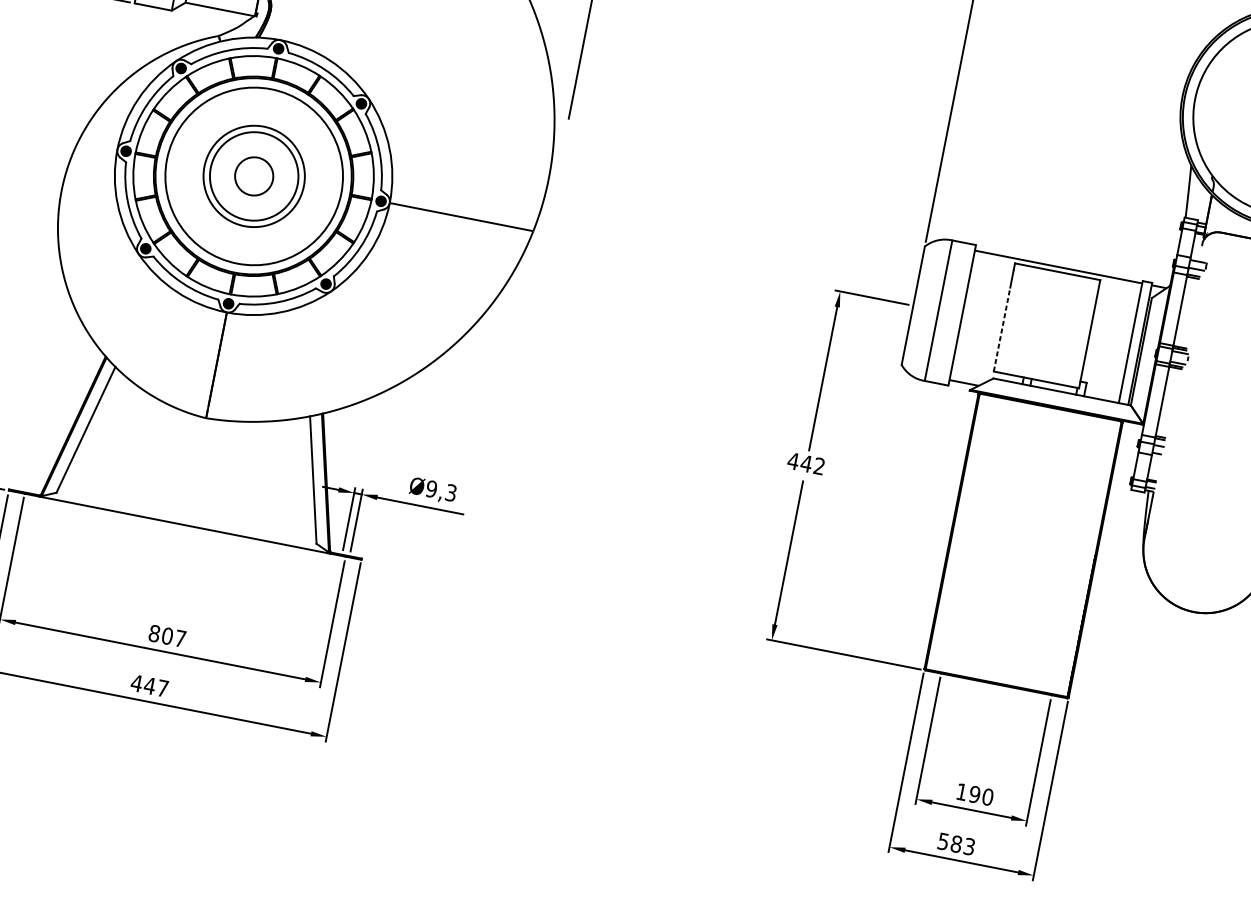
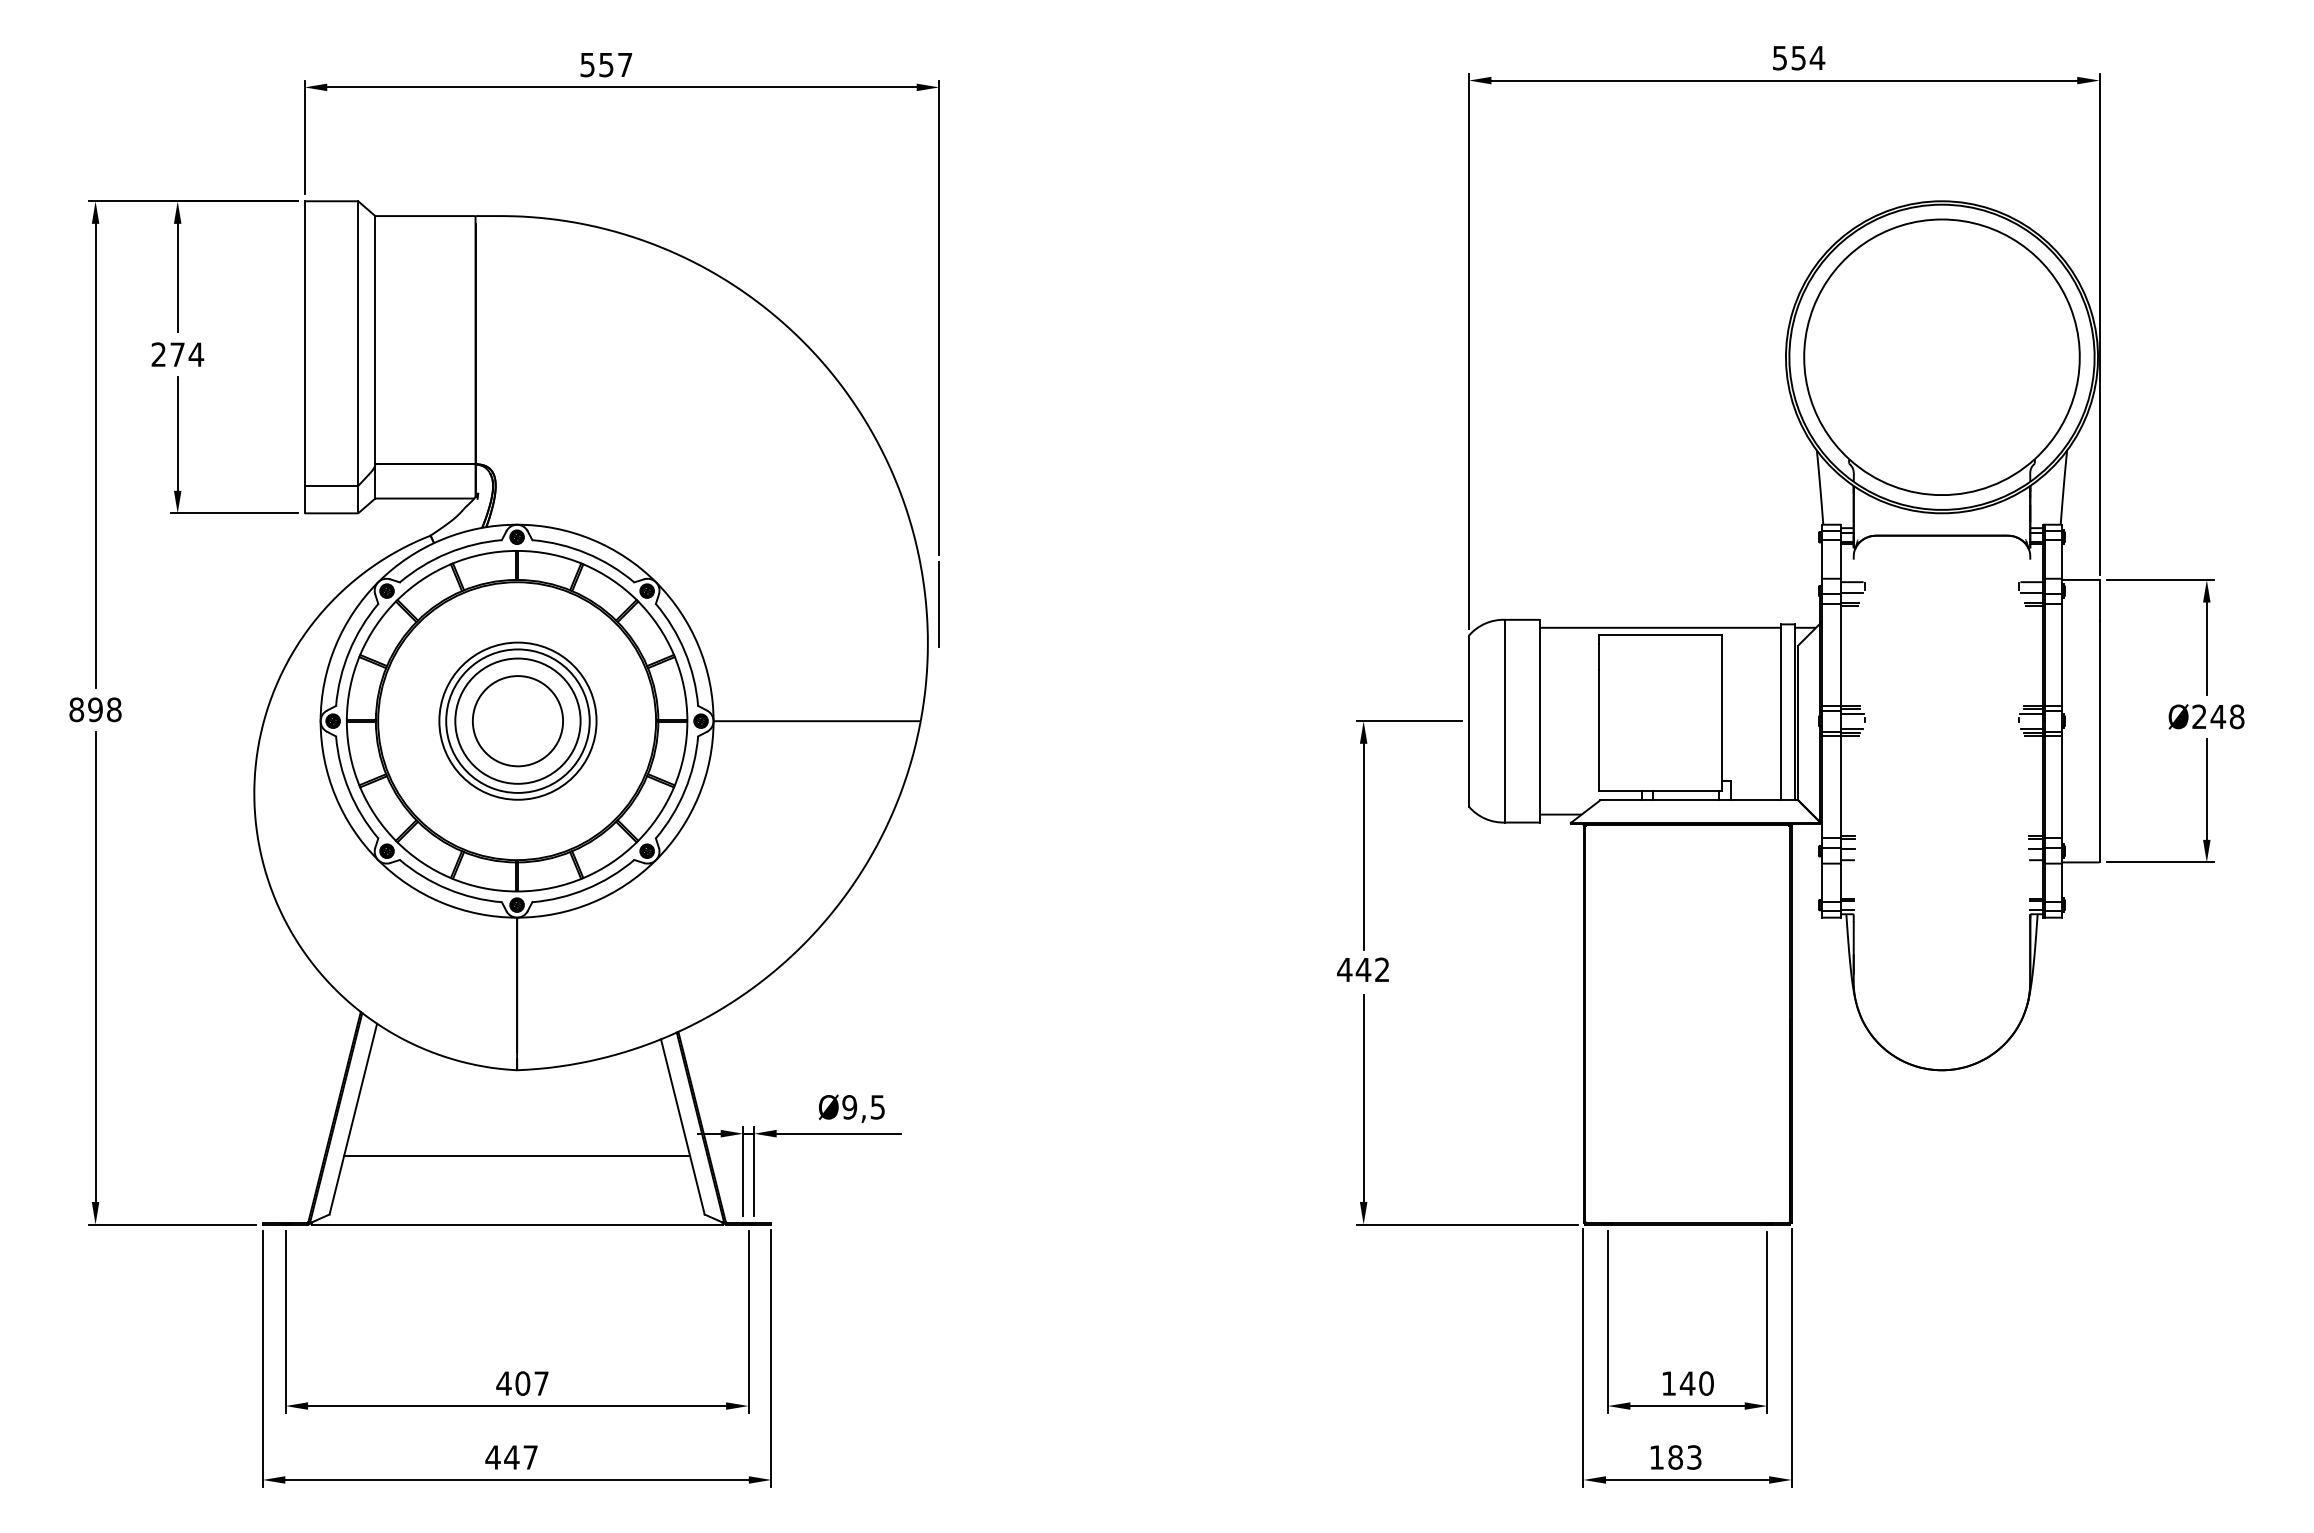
line: (562, 152) -> (939, 604), added
circle: (253, 175) -> (517, 720), size x0.62
circle: (253, 176) -> (517, 721), size x1.67
line: (1001, 329) -> (1598, 730), dashed -> solid
line: (194, 478) -> (517, 1156), added
text: (451, 492) -> (877, 1106), Ø9,3 -> Ø9,5
text: (154, 633) -> (503, 1383), 807 -> 407
text: (974, 794) -> (1687, 1383), 190 -> 140
text: (943, 841) -> (1656, 1457), 583 -> 183

